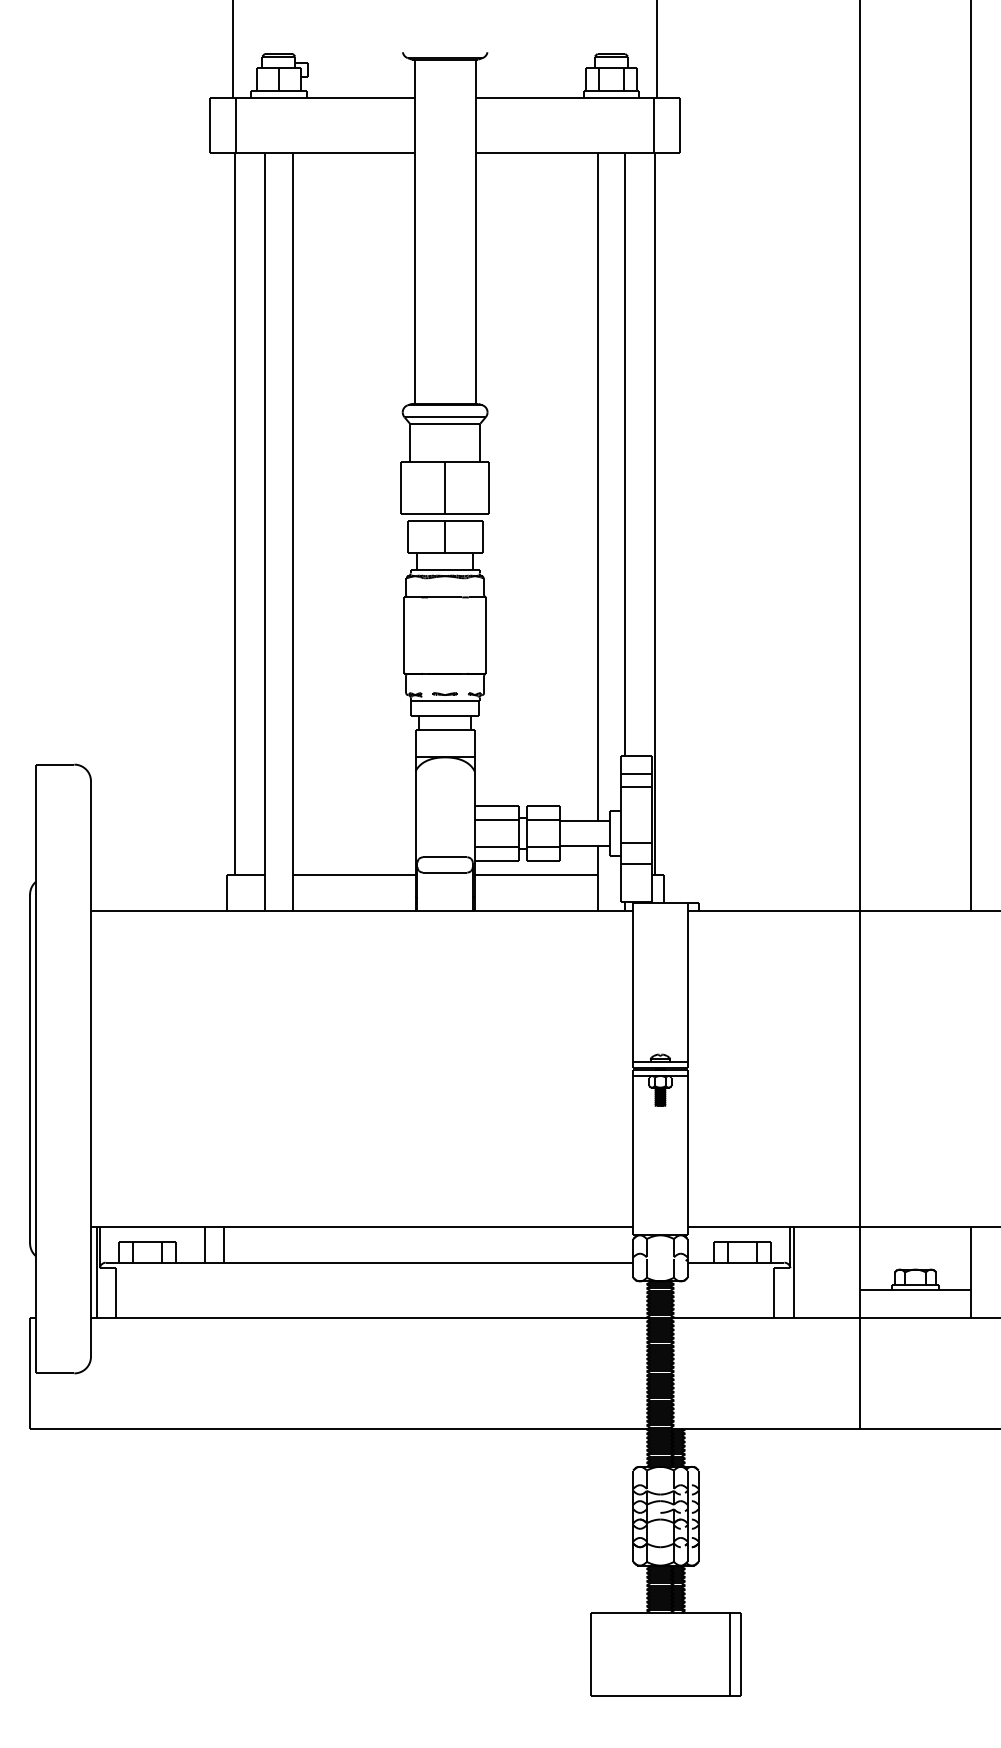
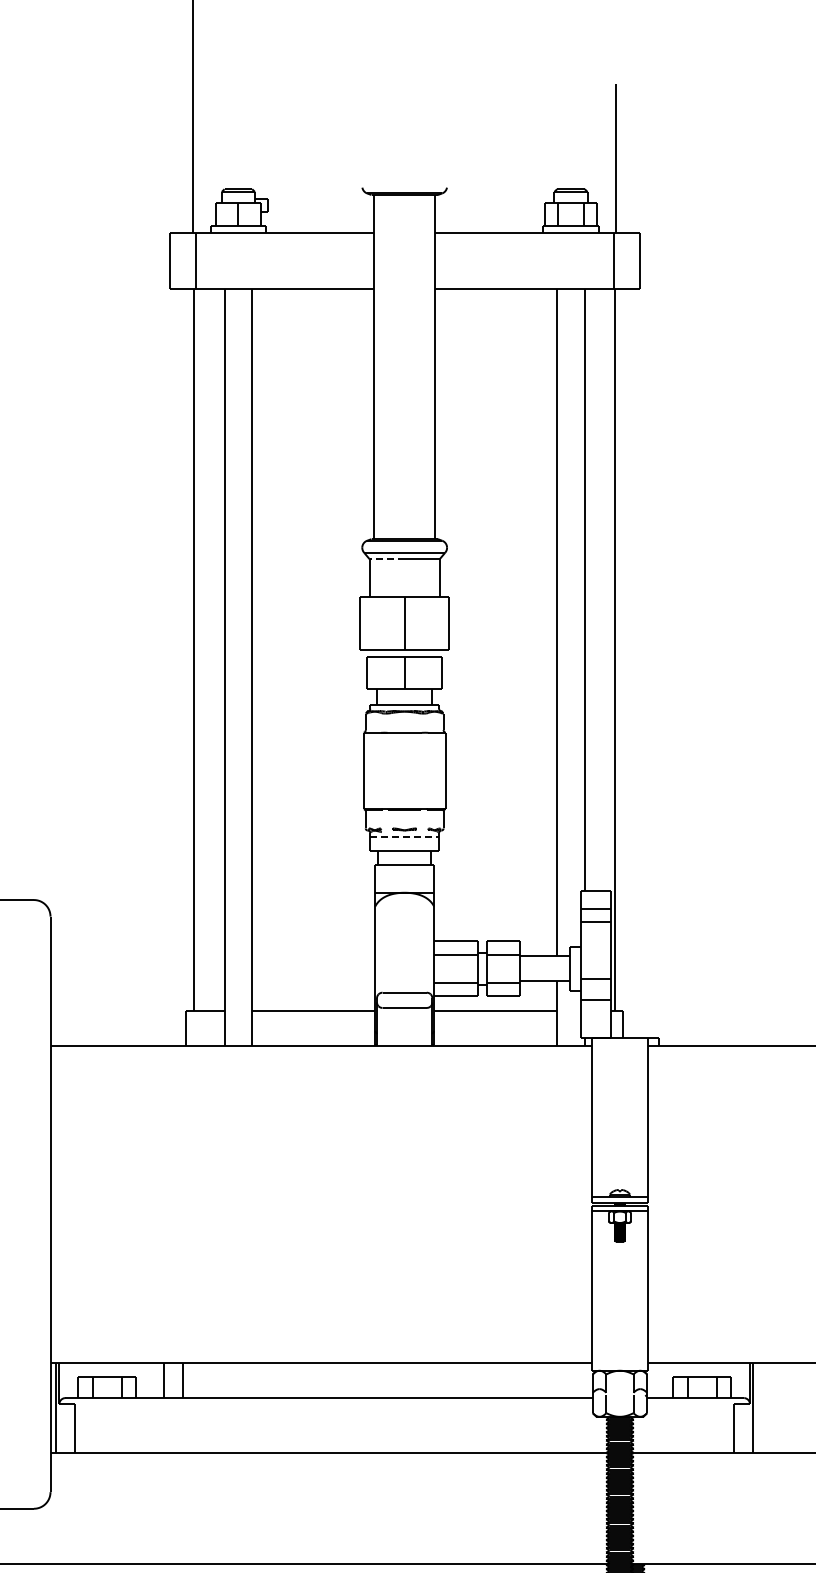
line: (427, 423) -> (387, 558), solid -> dashed
line: (445, 701) -> (405, 836), solid -> dashed

